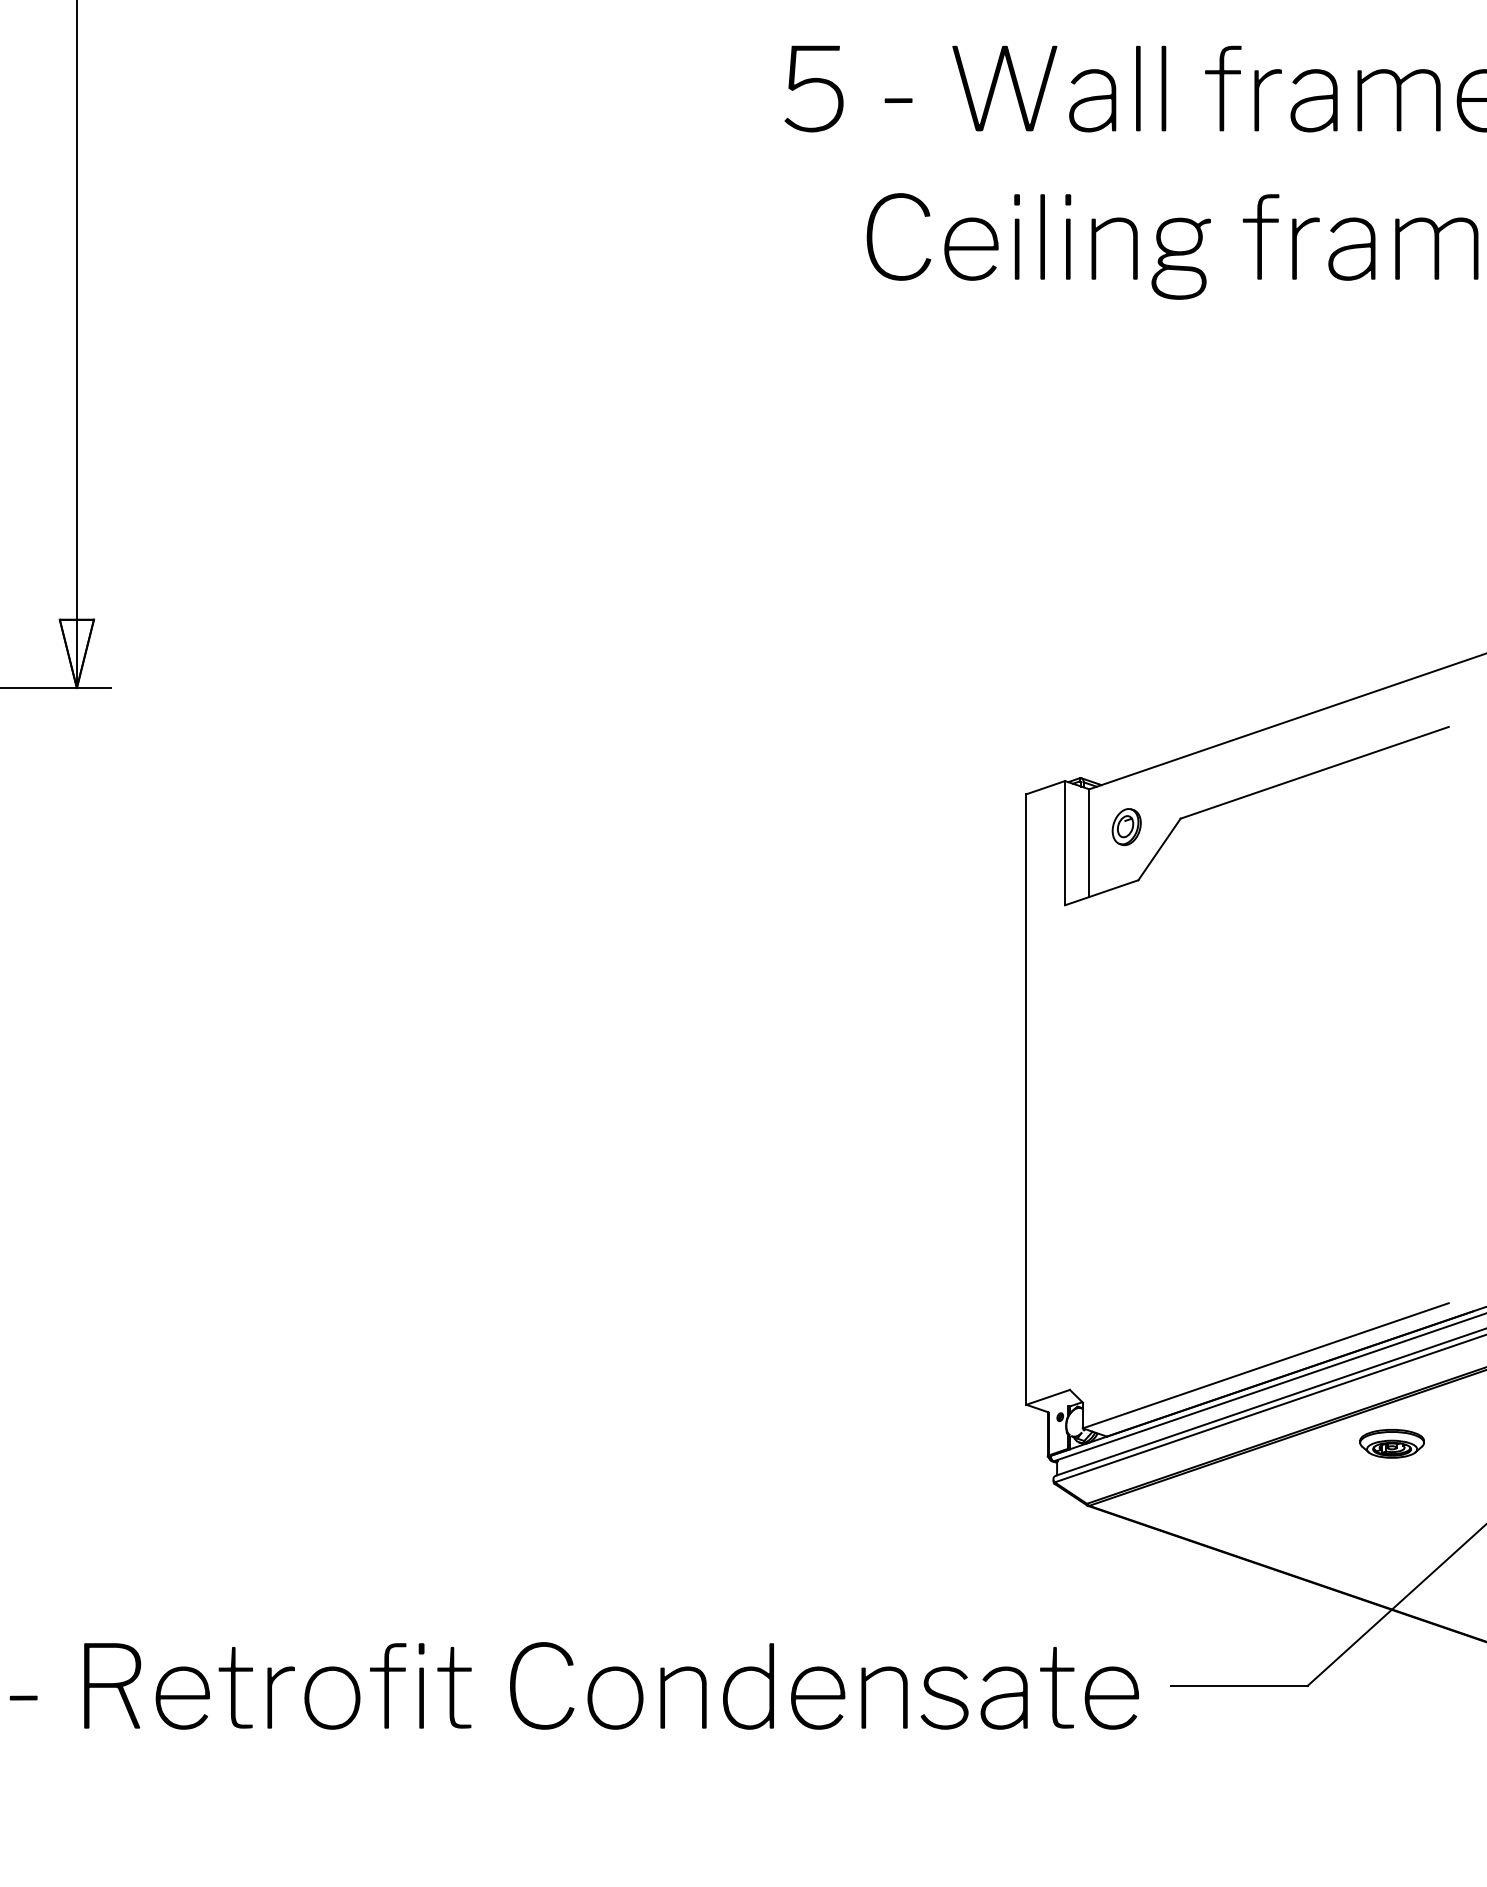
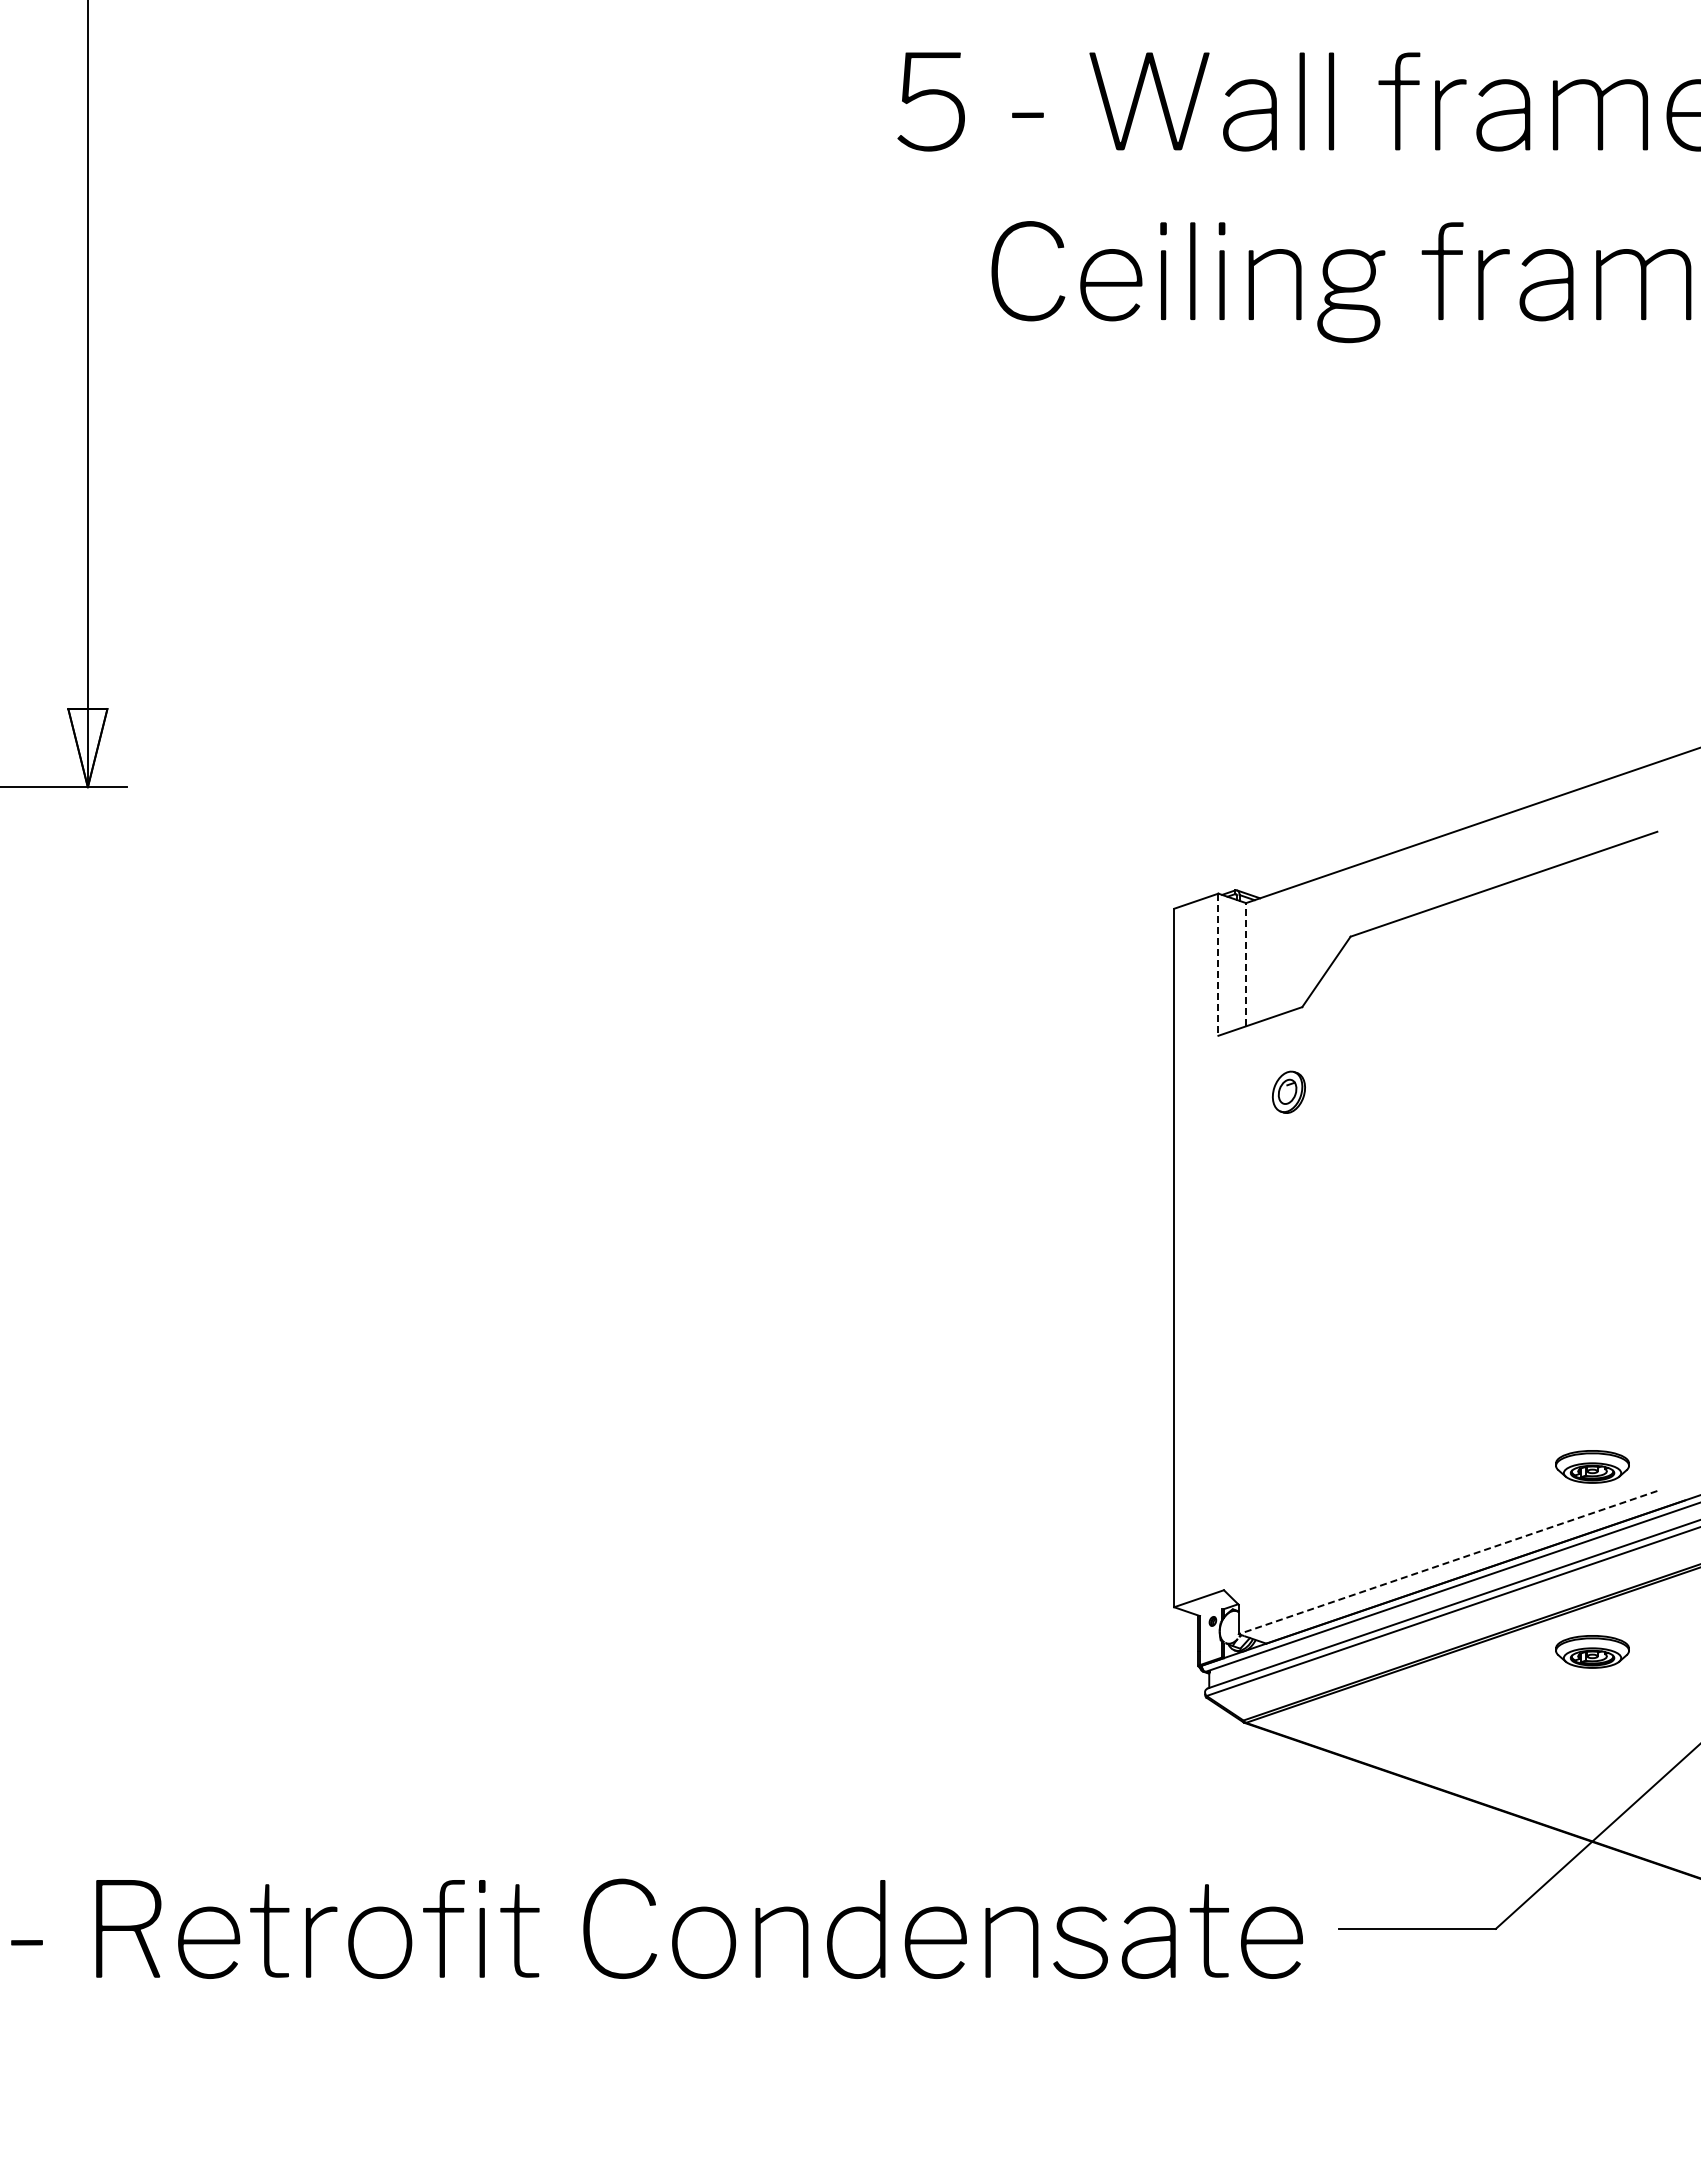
part: (1126, 826) -> (1288, 1091), moved
line: (1089, 842) -> (1246, 964), solid -> dashed
line: (1065, 843) -> (1218, 965), solid -> dashed
part: (1392, 1281) -> (1592, 1466), added
line: (1265, 1365) -> (1447, 1562), solid -> dashed

